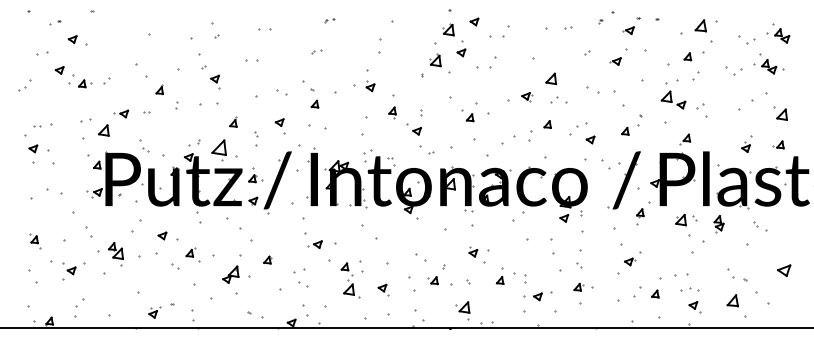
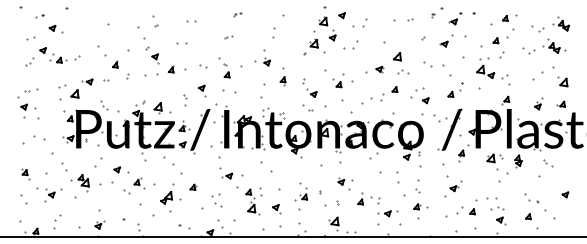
part: (700, 25) -> (505, 18), size x0.62
part: (24, 85) -> (29, 61), moved
part: (233, 121) -> (171, 68), moved
part: (413, 129) -> (311, 93), moved
part: (685, 139) -> (505, 100), moved
part: (219, 150) -> (158, 108), size x0.71
part: (784, 270) -> (565, 194), size x0.62
part: (432, 280) -> (303, 196), moved
part: (732, 300) -> (528, 216), size x0.62
part: (154, 312) -> (99, 225), moved

